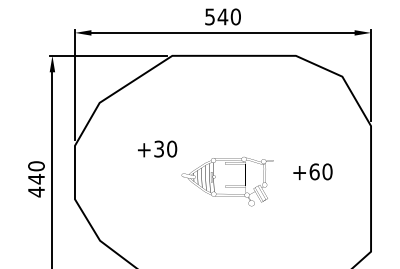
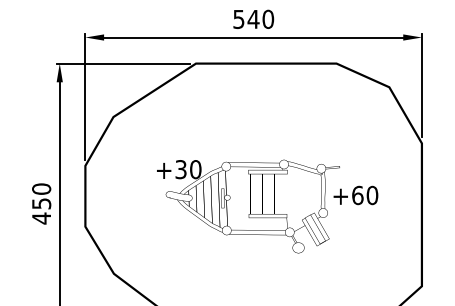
text: (36, 178) -> (41, 203), 440 -> 450
part: (235, 181) -> (267, 206), size x1.67

